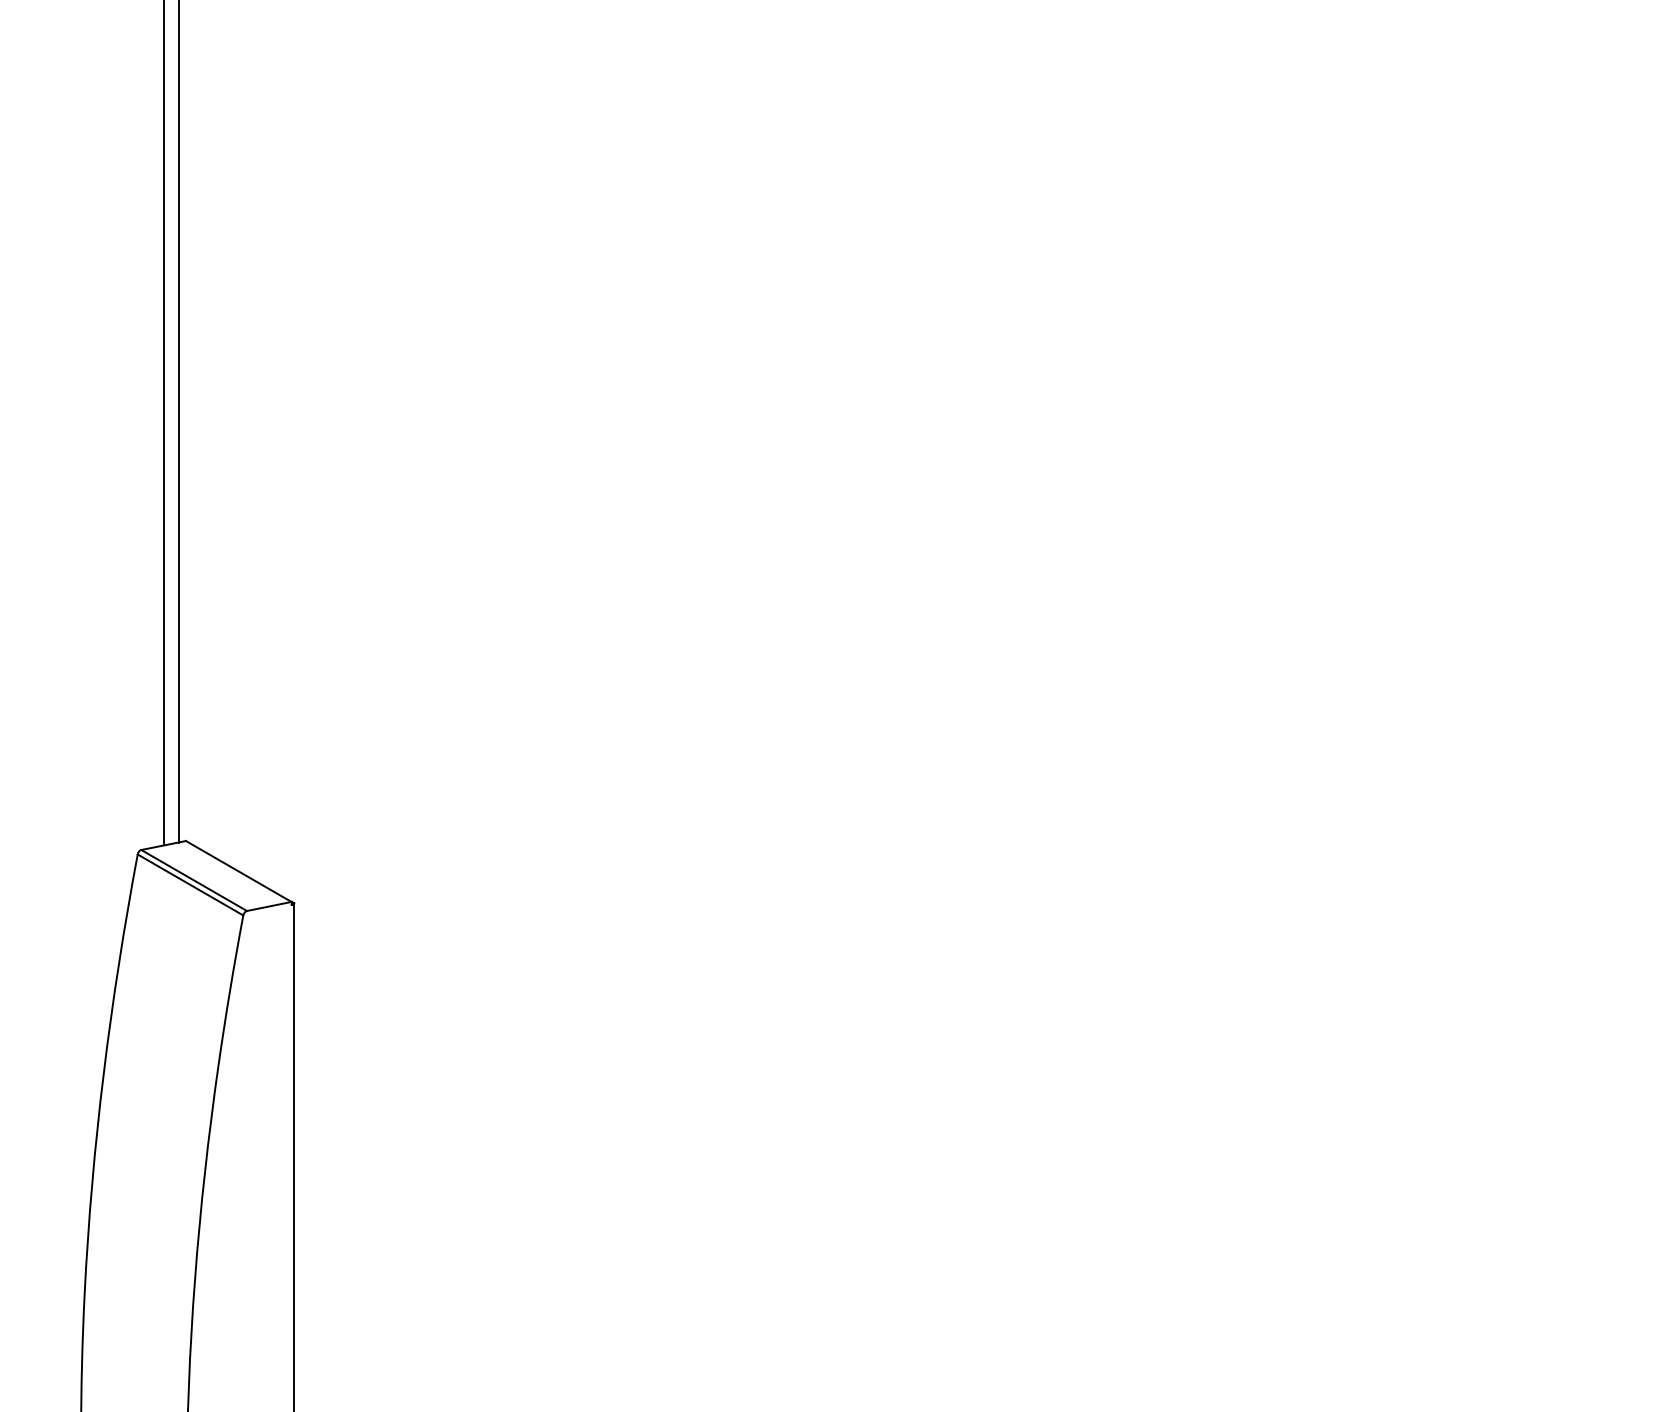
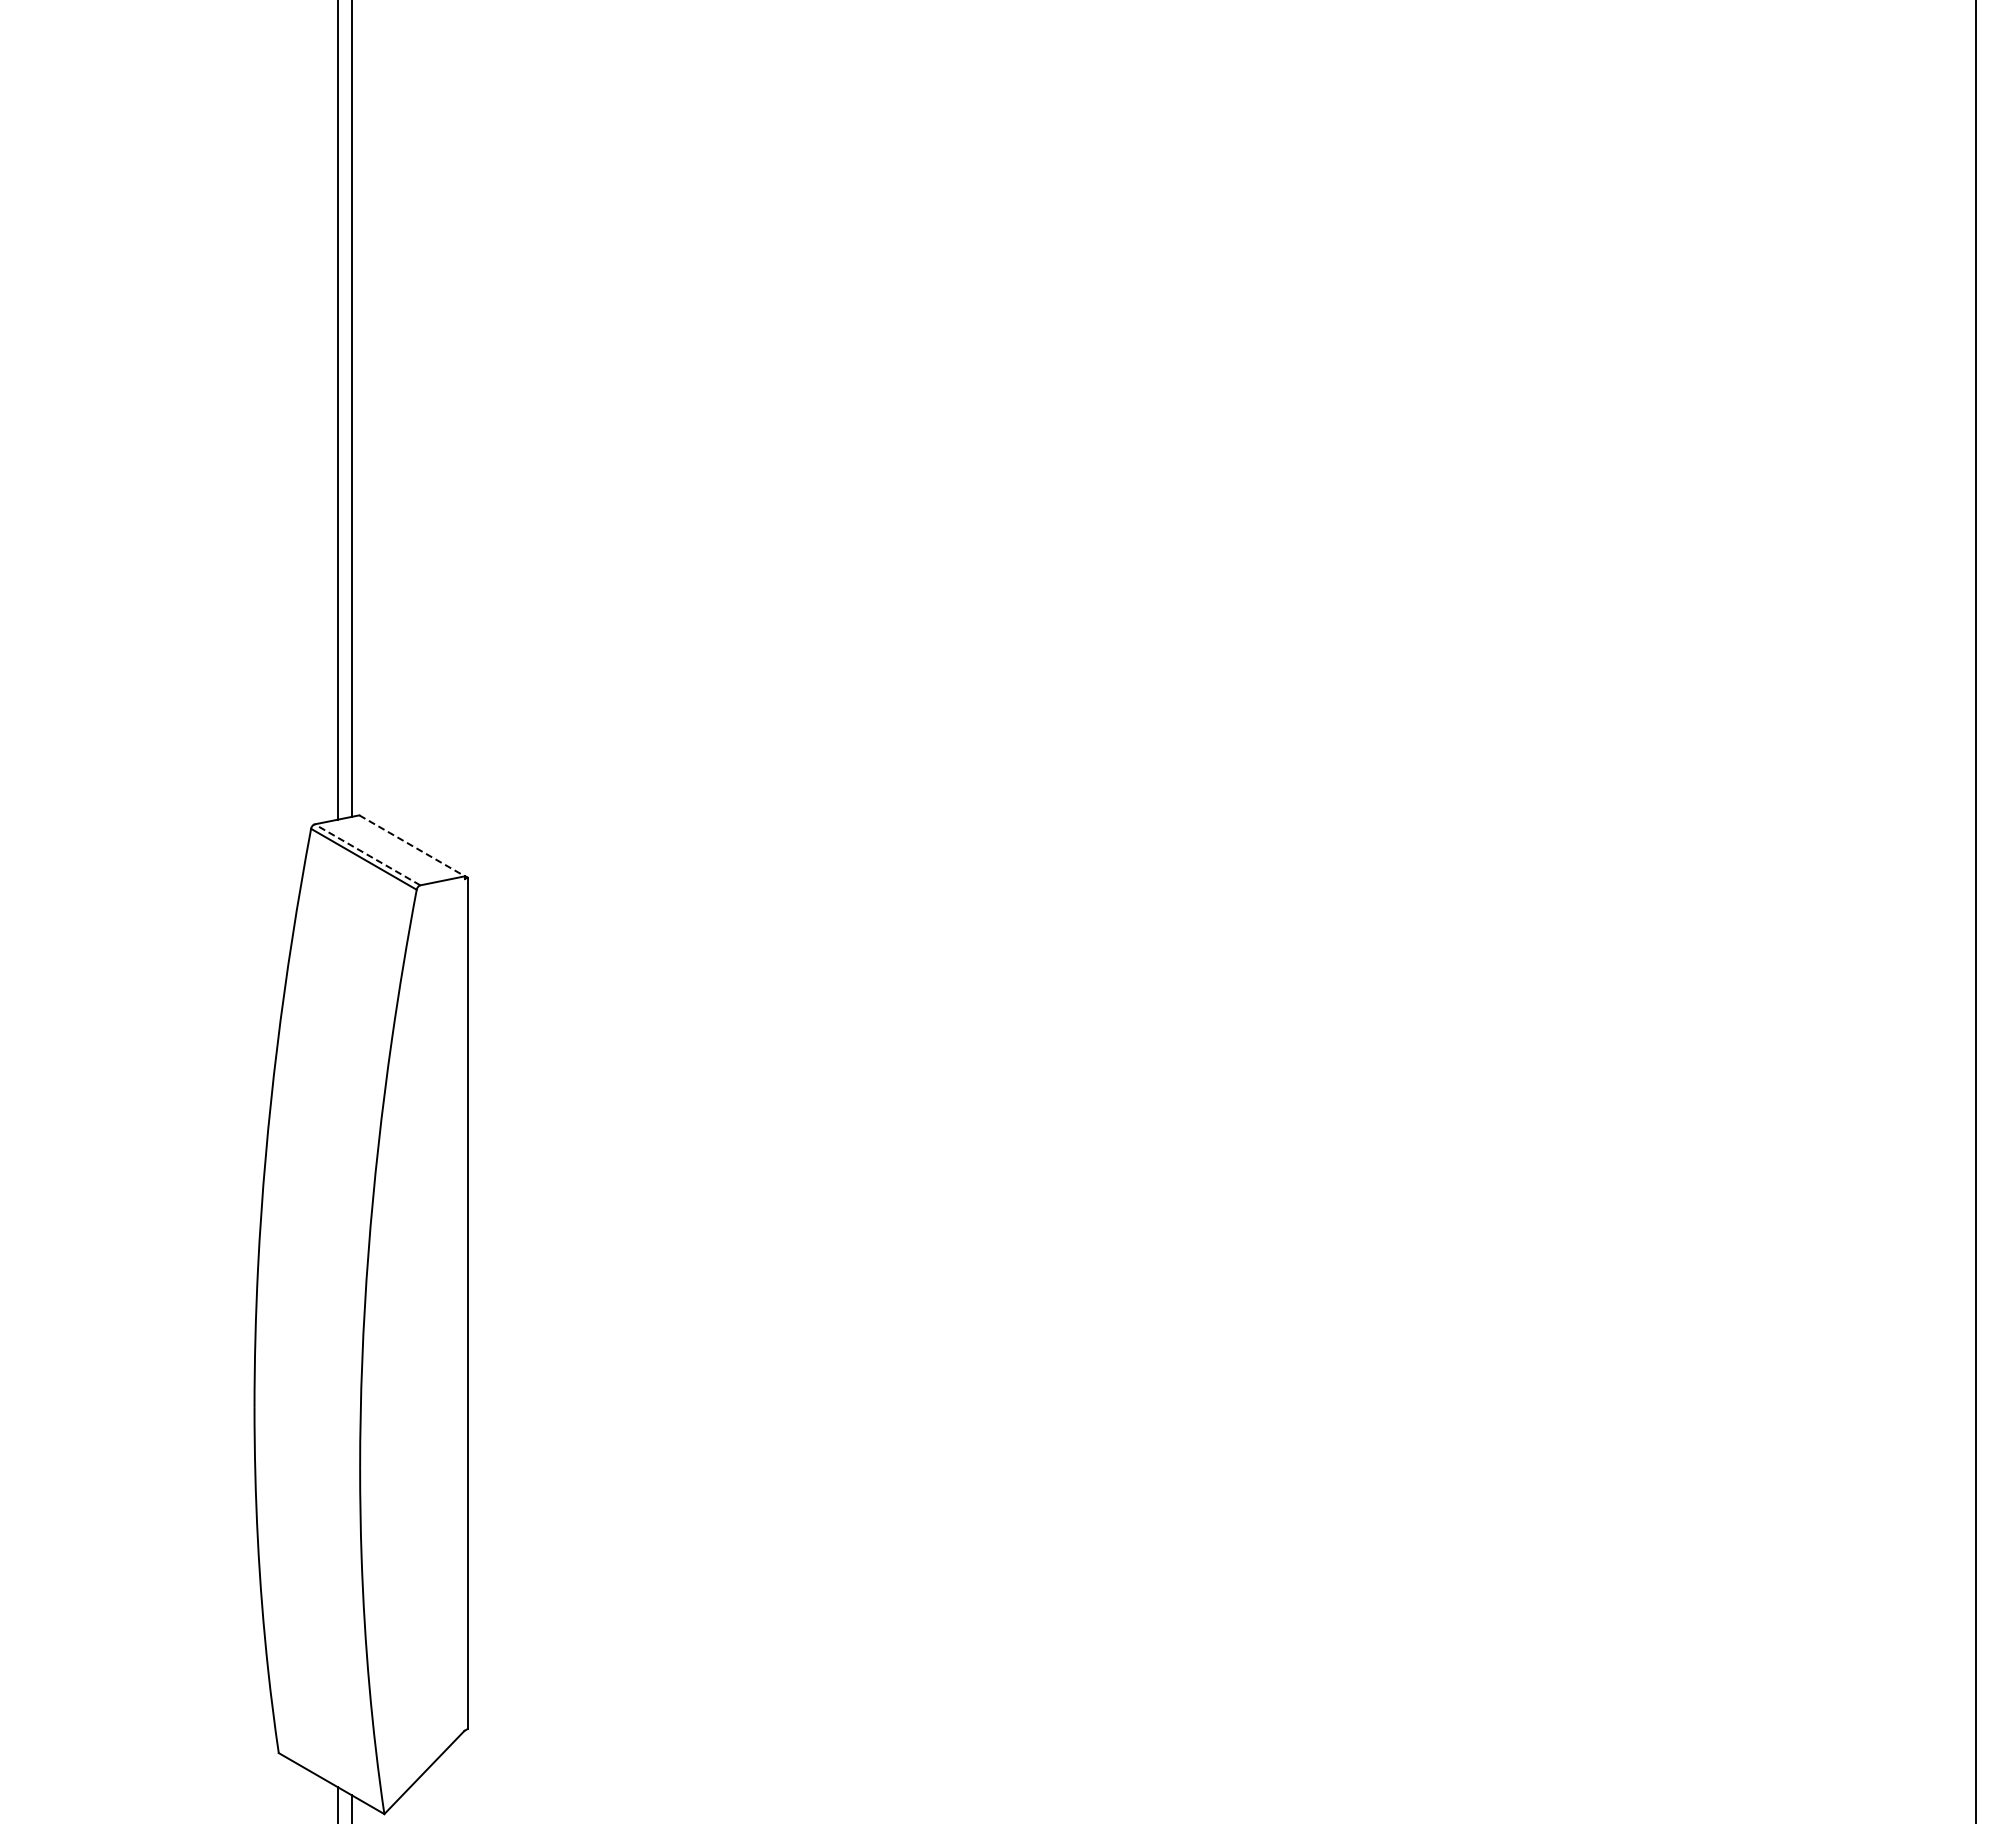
line: (239, 871) -> (412, 845), solid -> dashed
line: (194, 880) -> (367, 854), solid -> dashed

